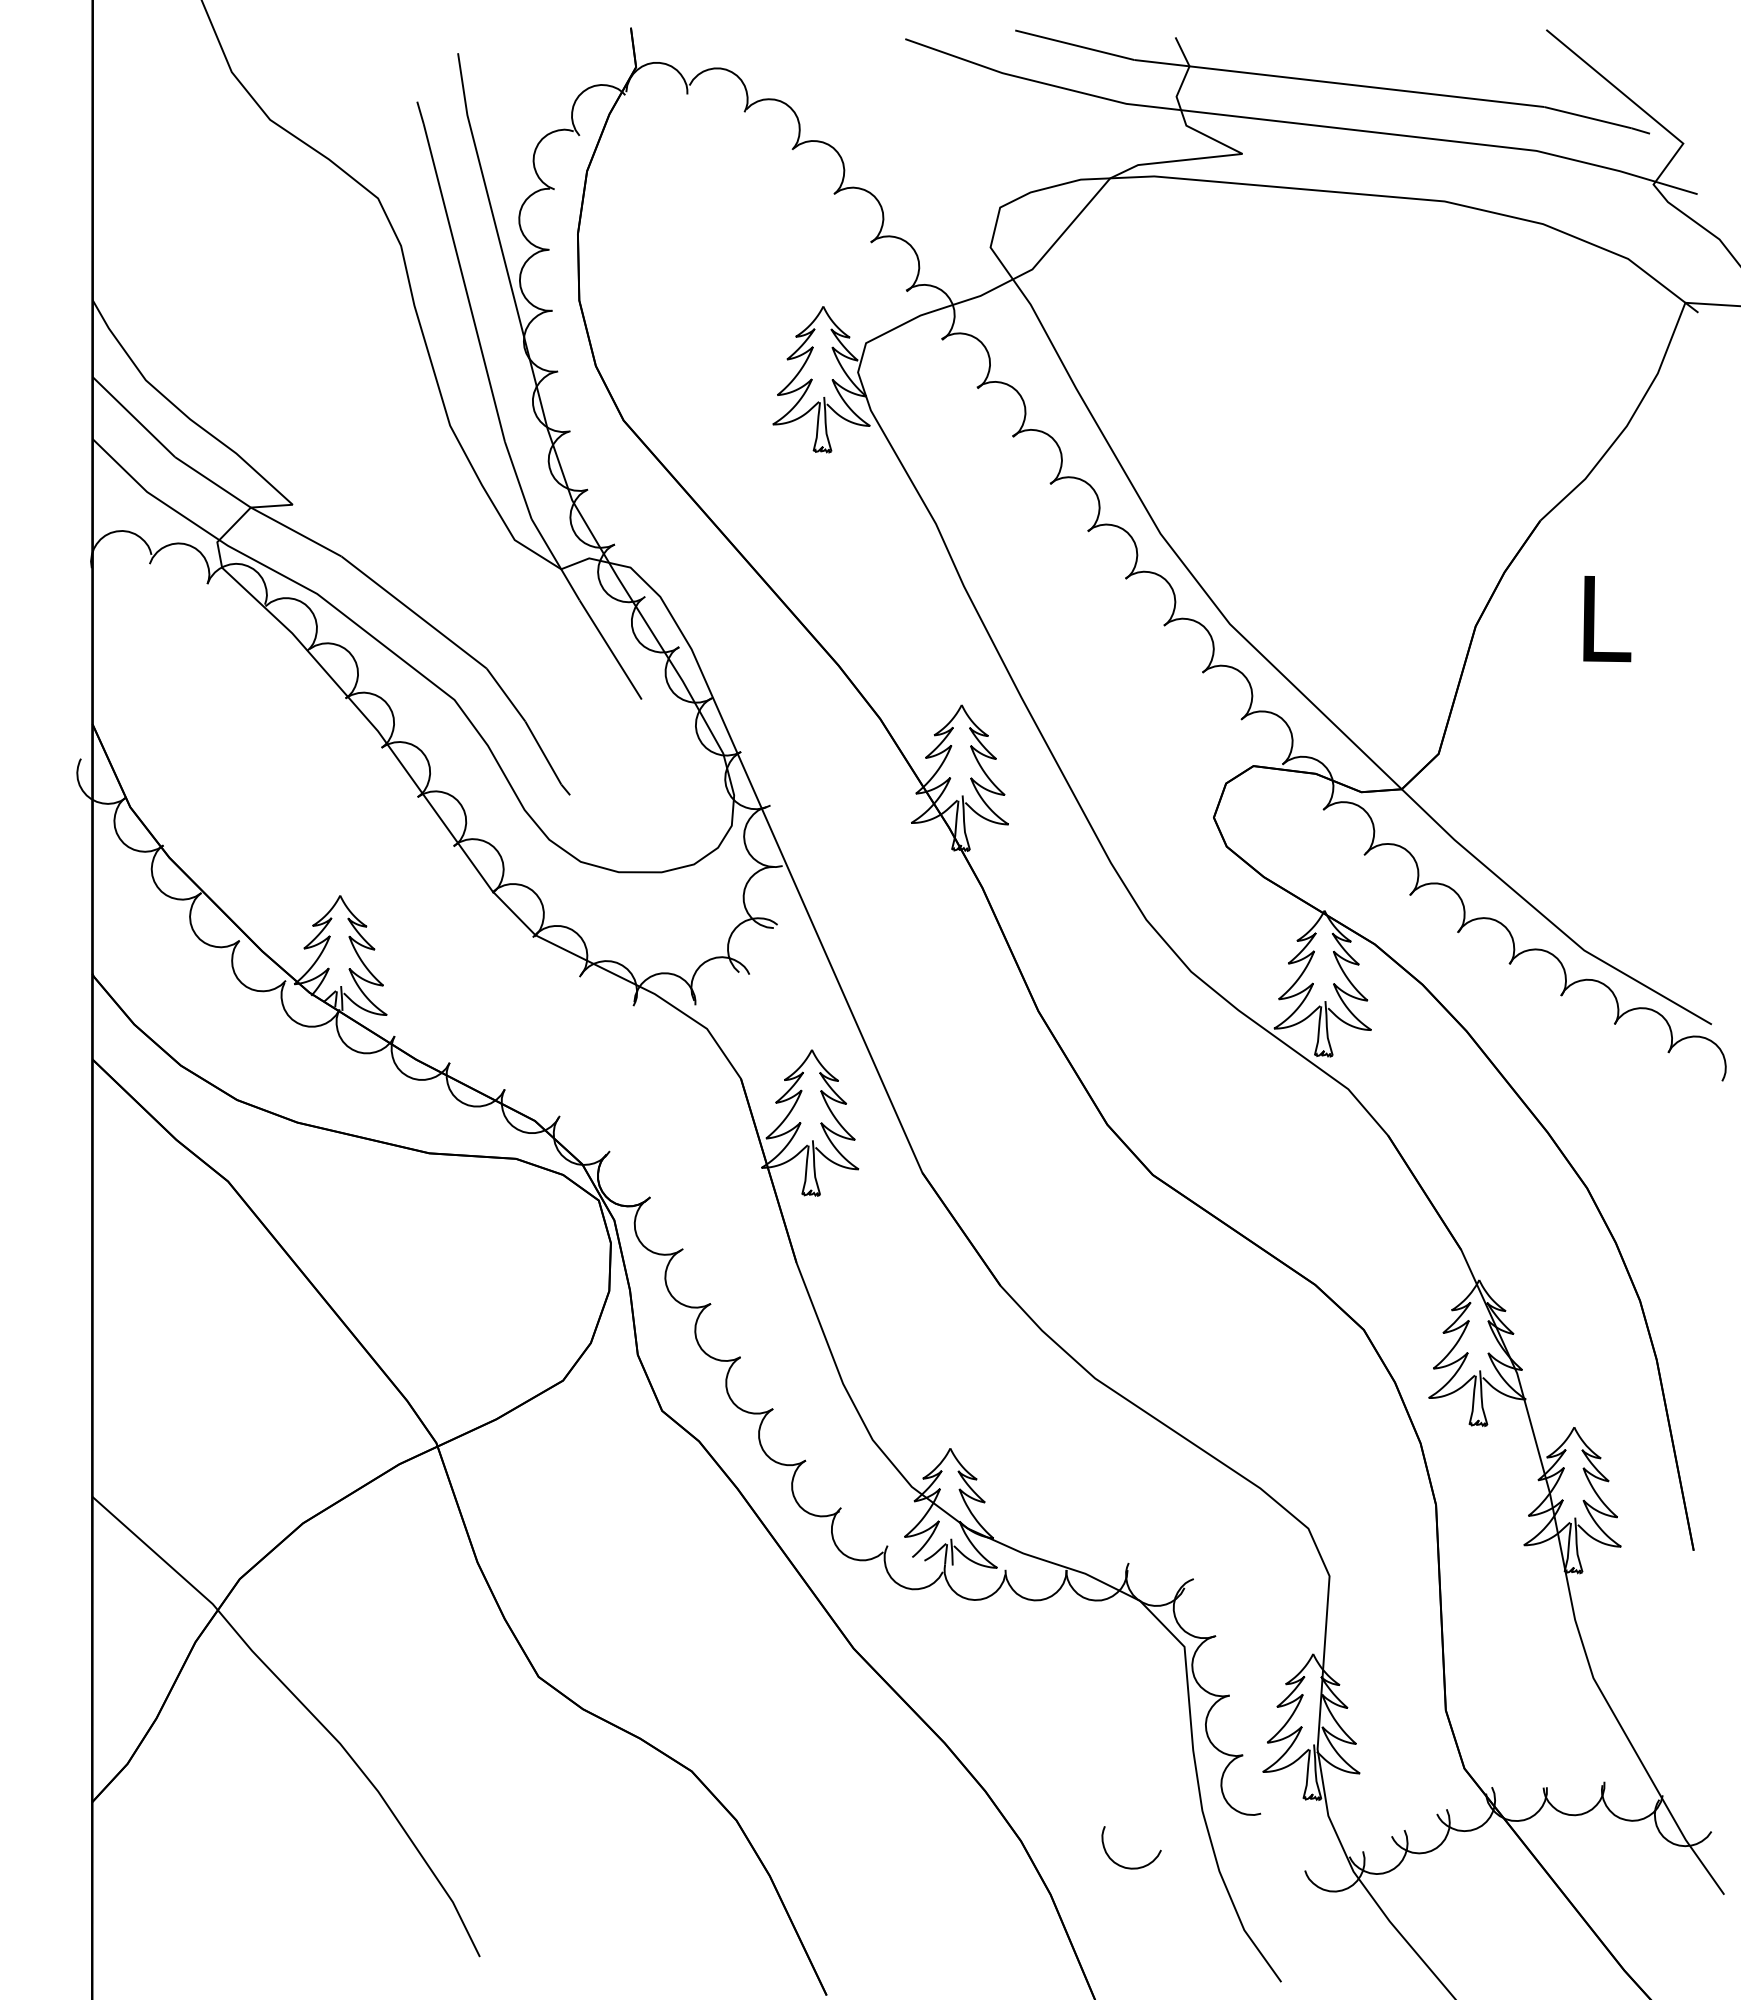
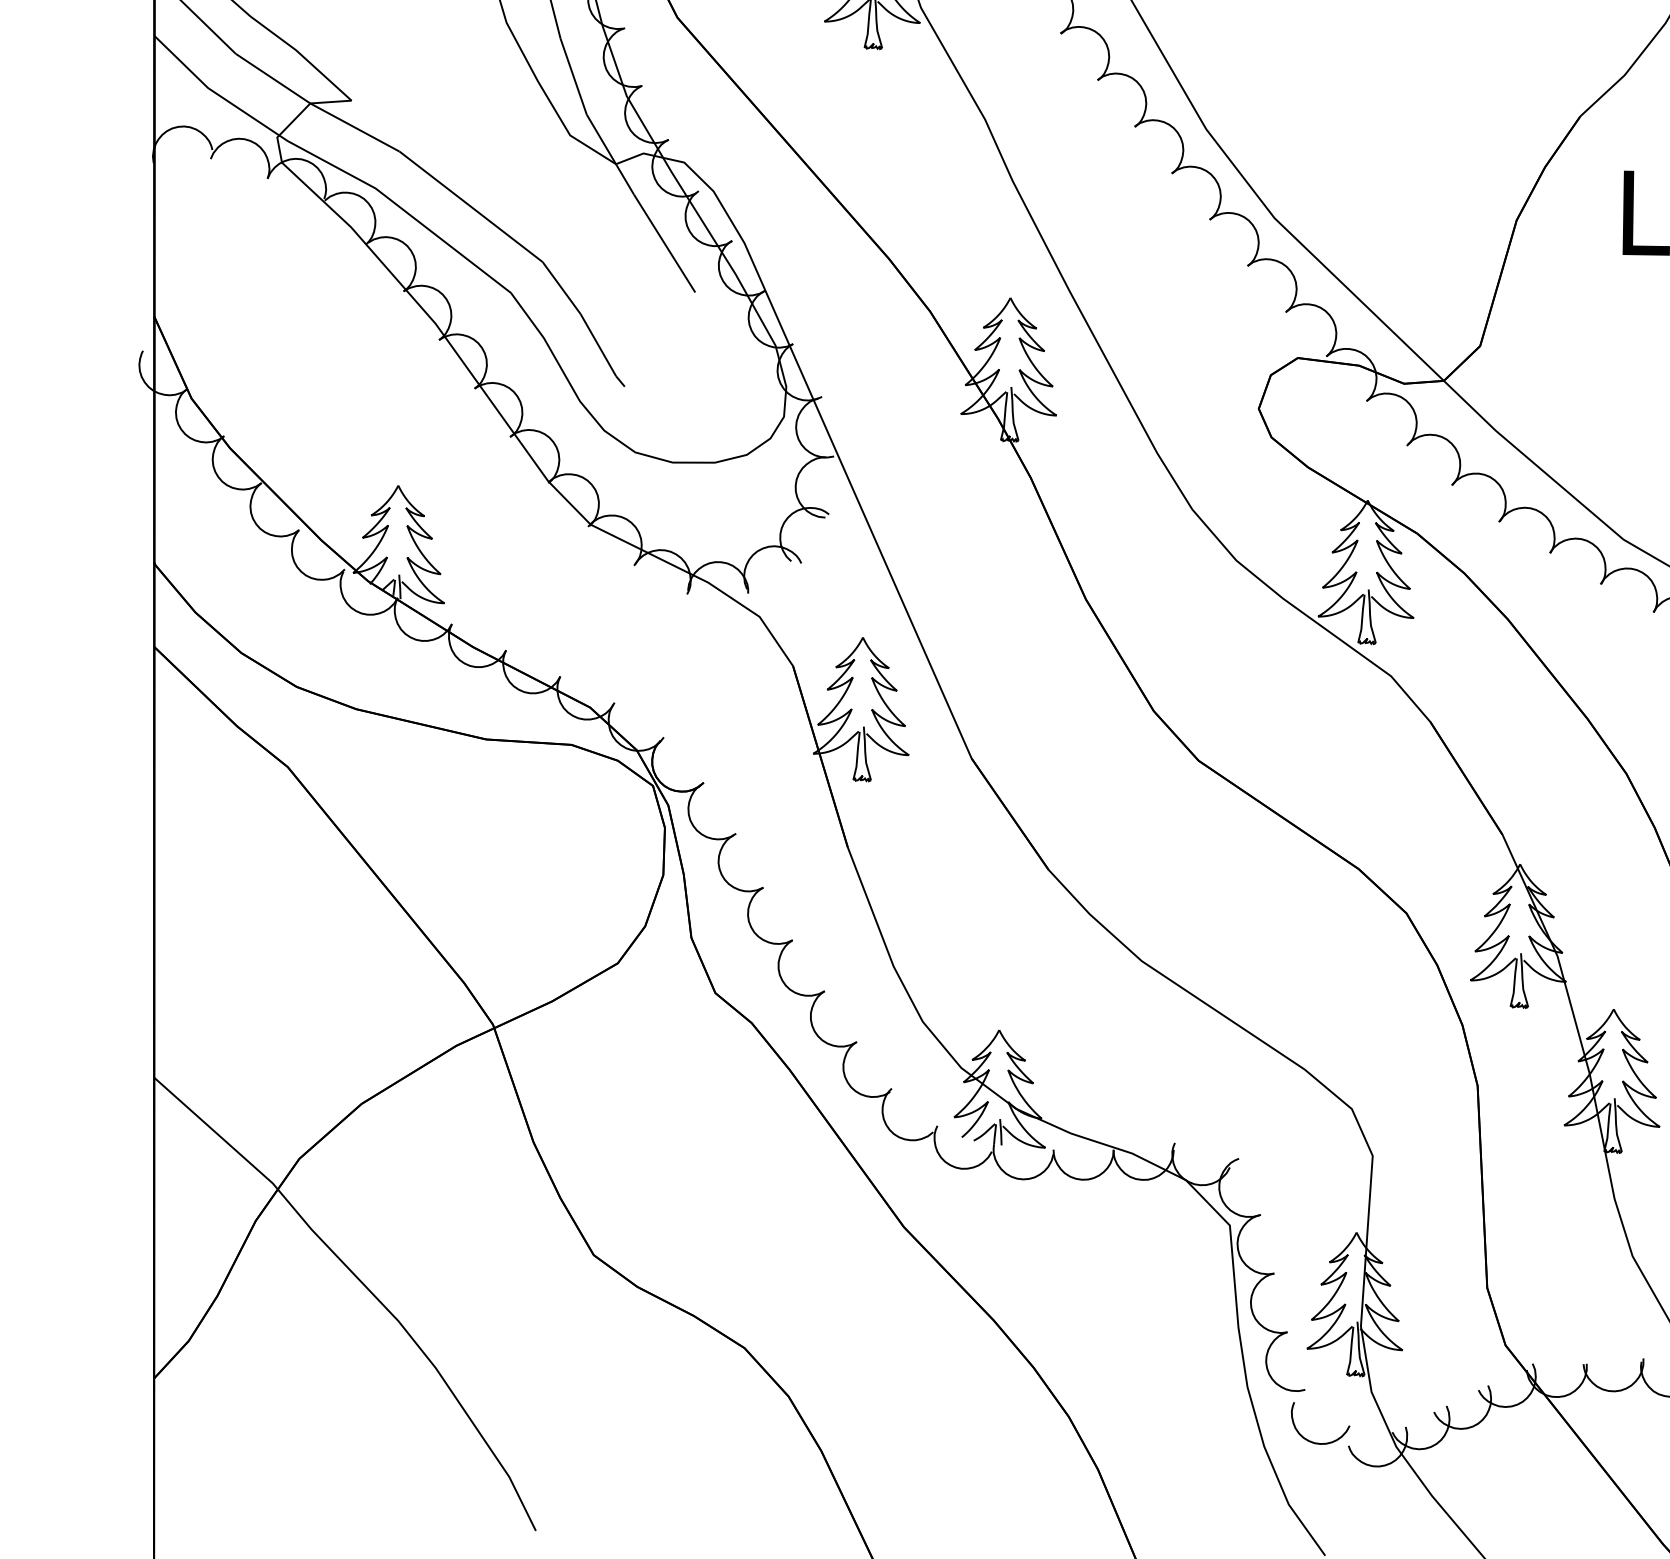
curve: (1125, 1866) -> (1314, 1441), moved

